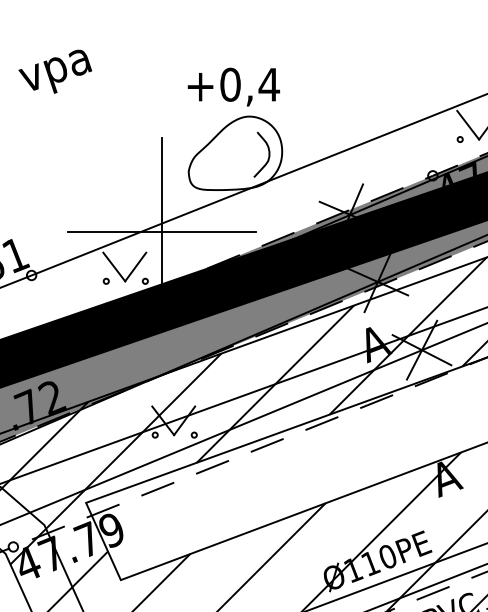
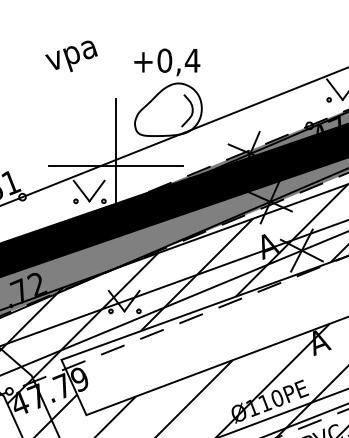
text: (55, 70) -> (71, 55), moved

